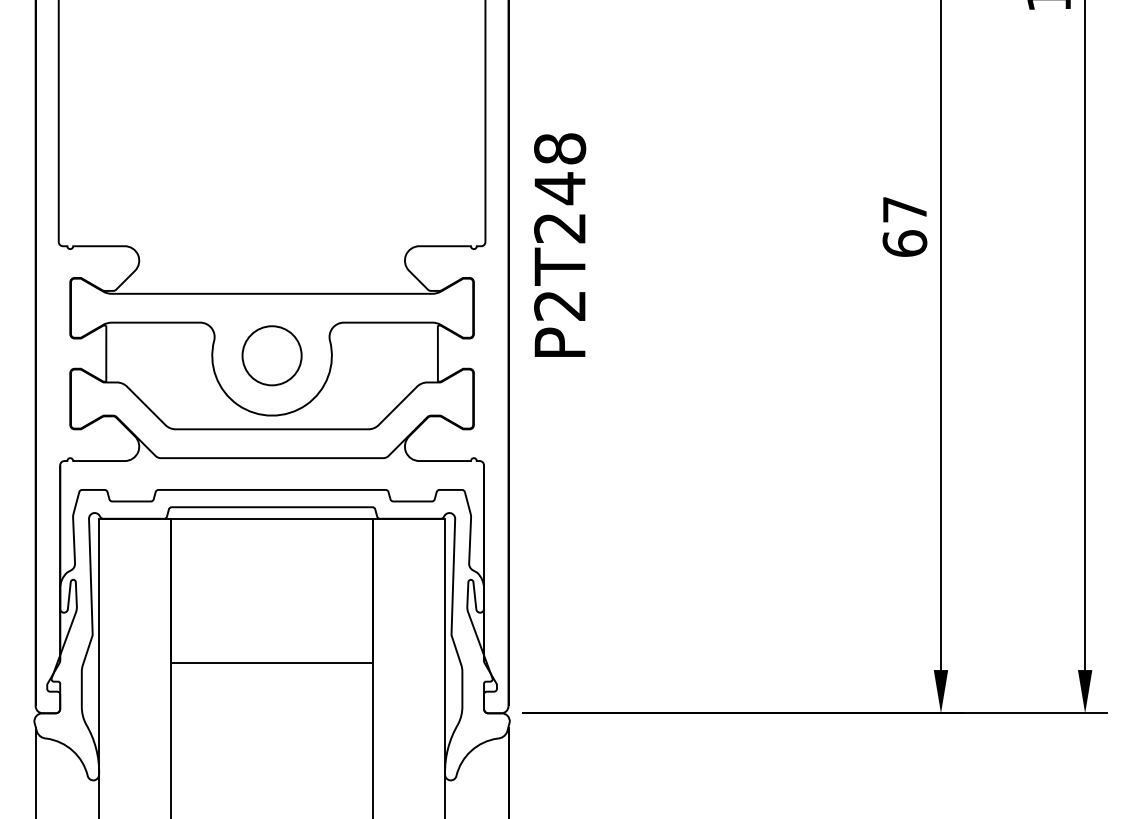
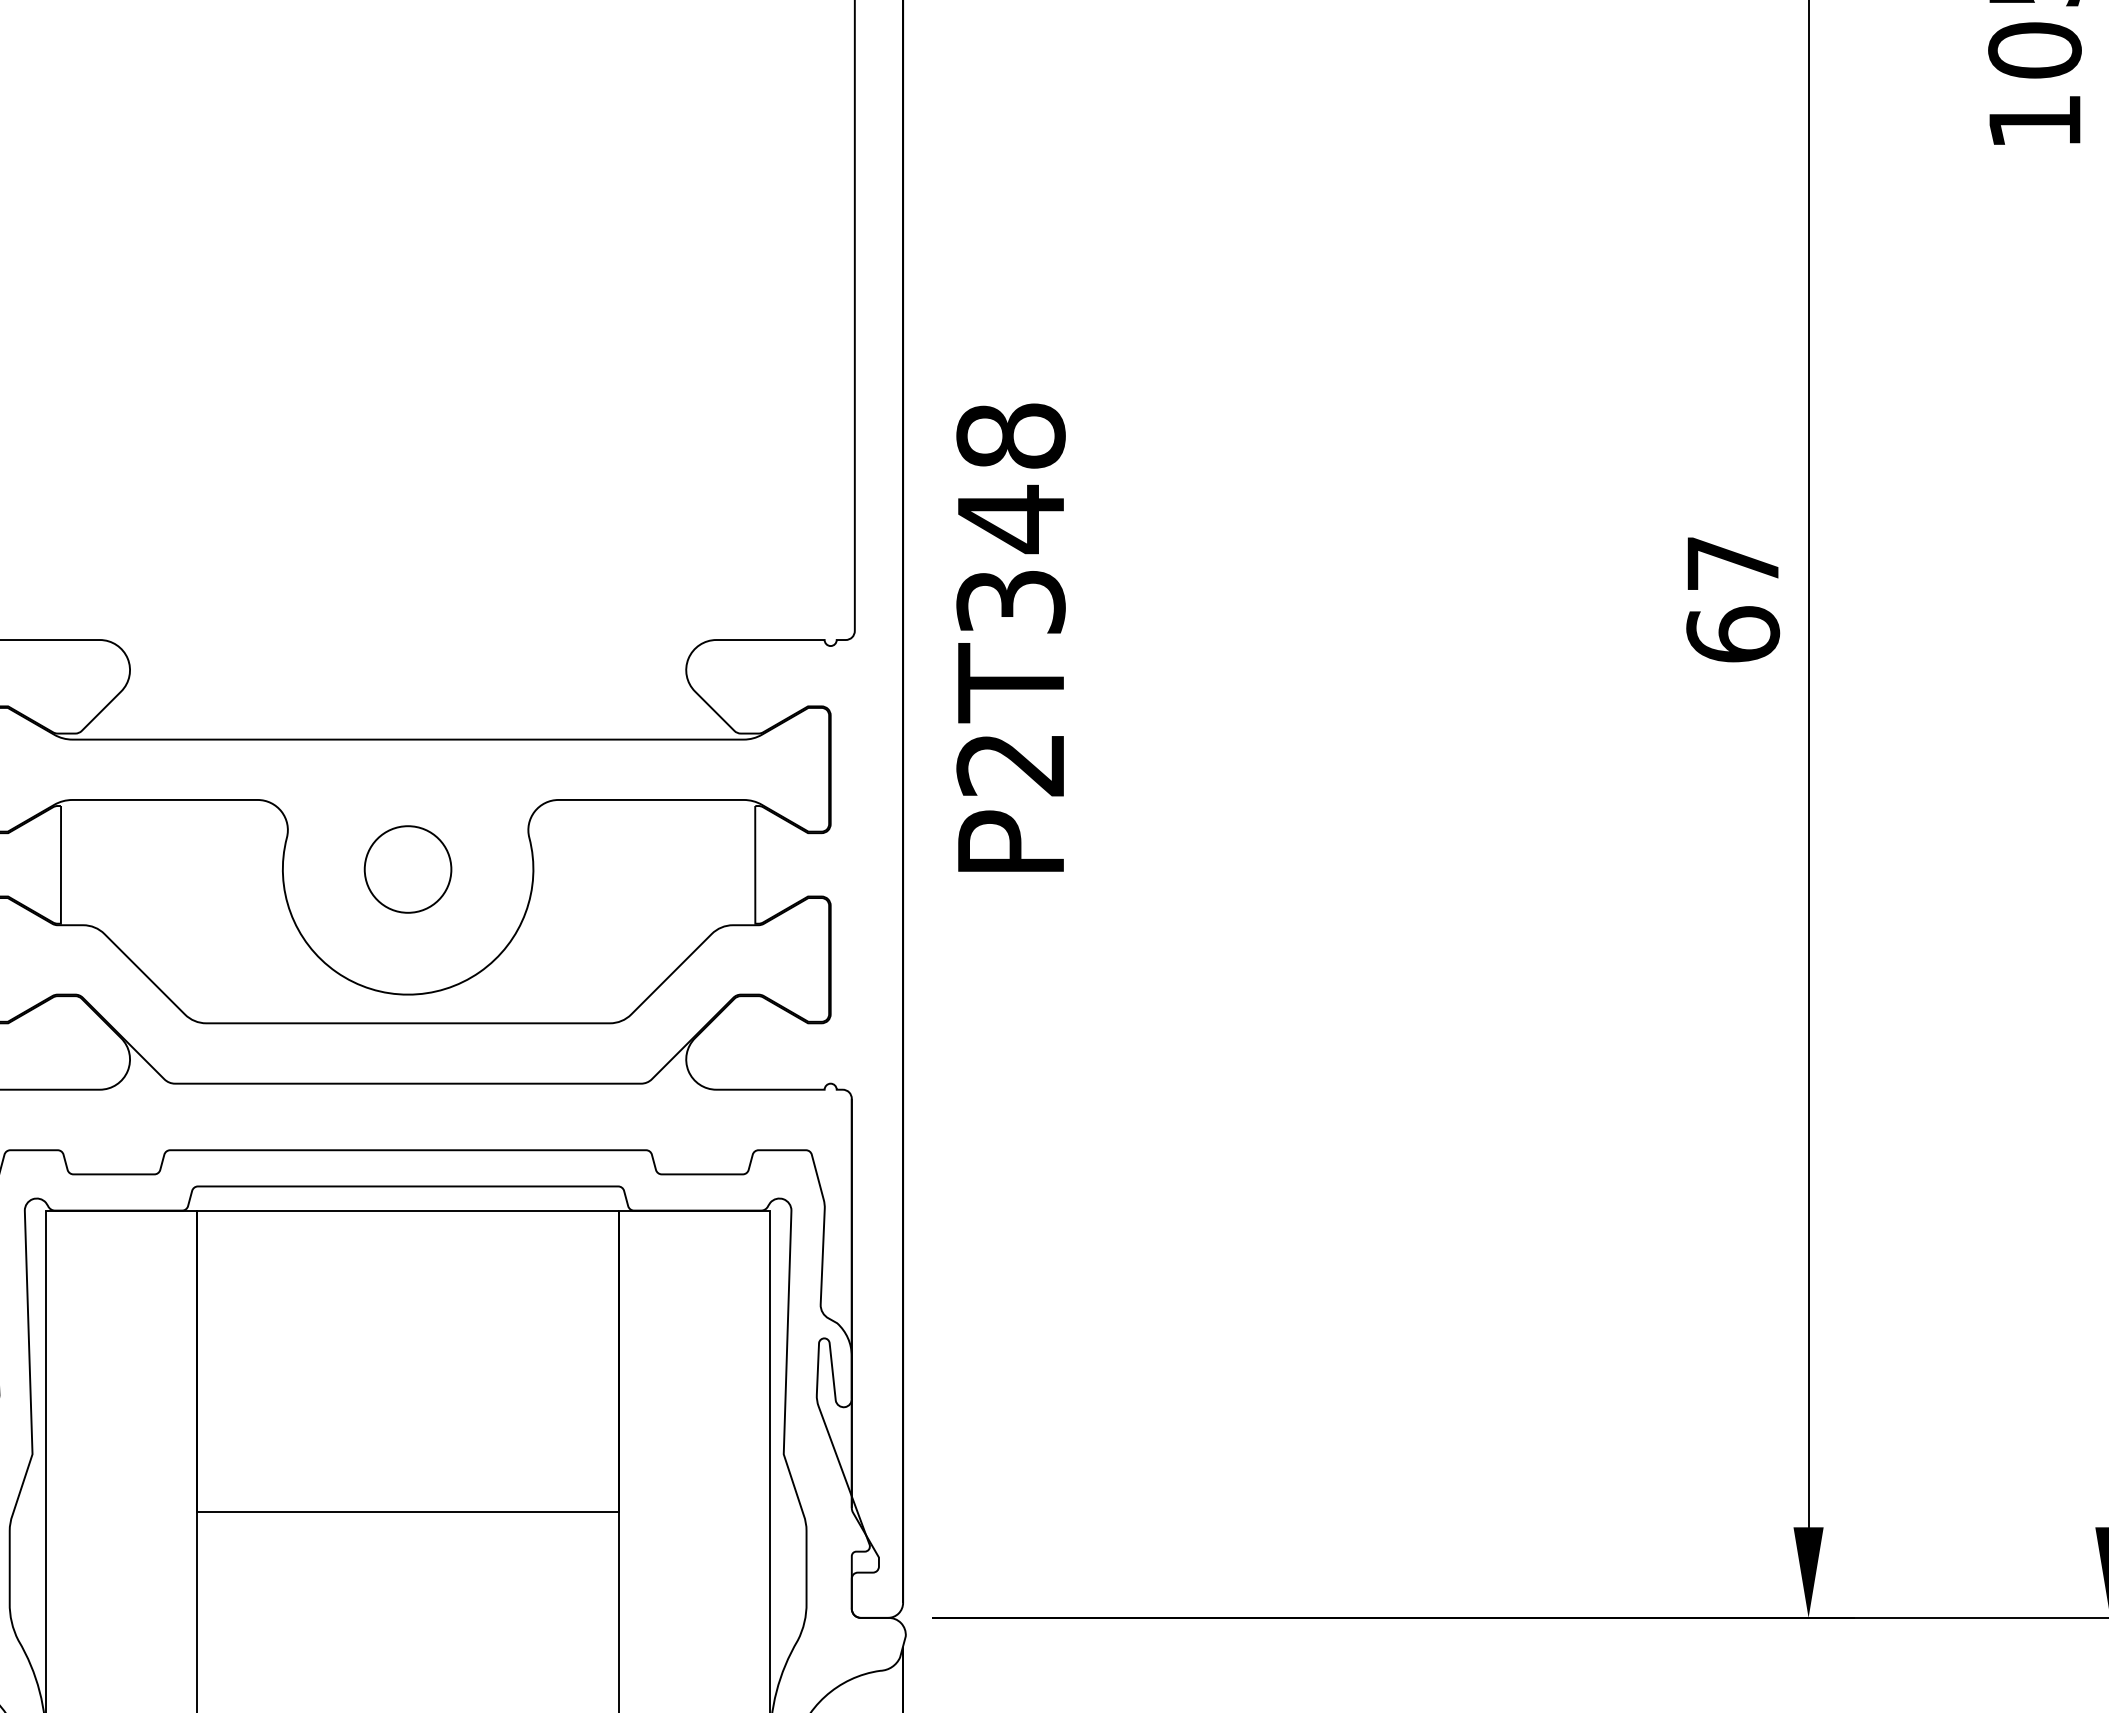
text: (560, 228) -> (1011, 602), P2T248 -> P2T348
circle: (271, 355) -> (406, 868), size x0.7

